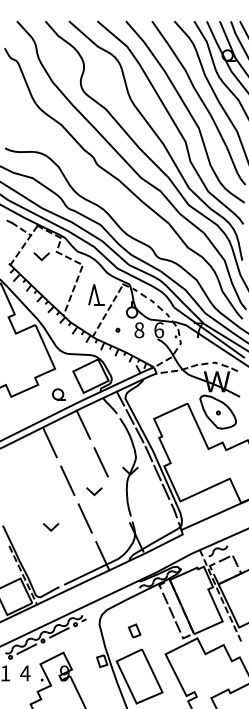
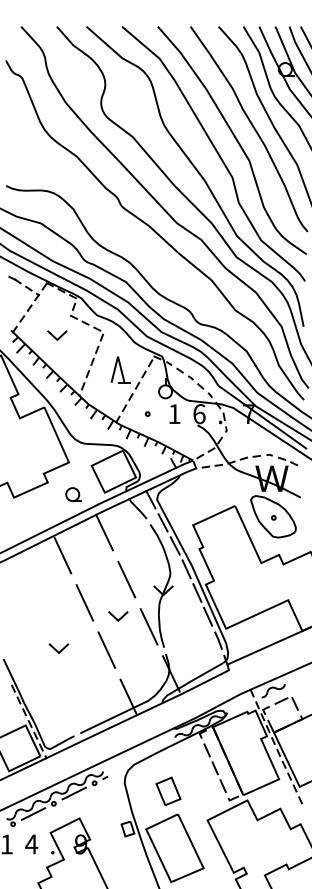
line: (40, 257) -> (55, 336), moved
text: (139, 330) -> (174, 414), 8 -> 1
line: (118, 499) -> (148, 626), added
line: (50, 528) -> (58, 650), moved
part: (134, 630) -> (168, 790), size x1.67

